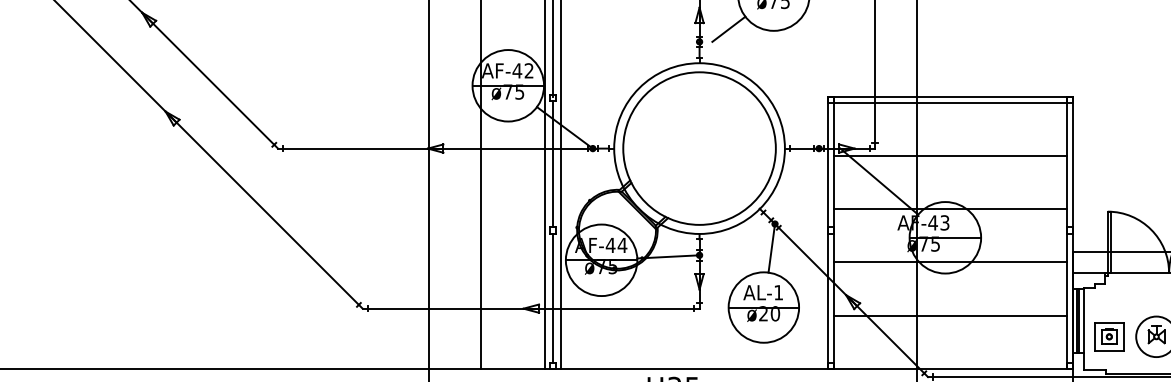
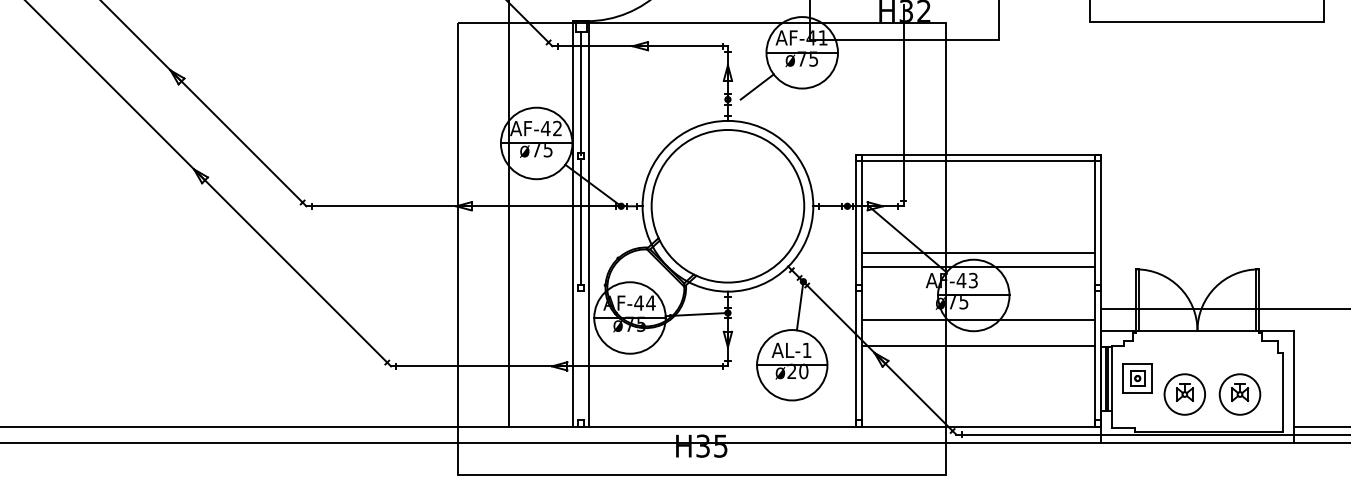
line: (950, 155) -> (978, 253), moved
line: (553, 297) -> (581, 355), removed
line: (950, 315) -> (978, 346), moved
part: (1109, 336) -> (1137, 378), moved

